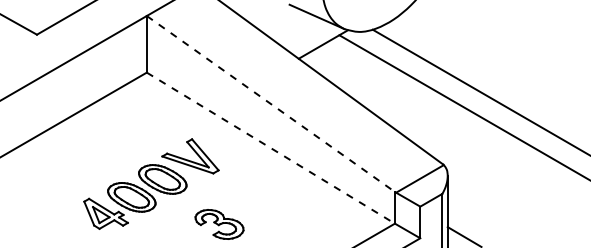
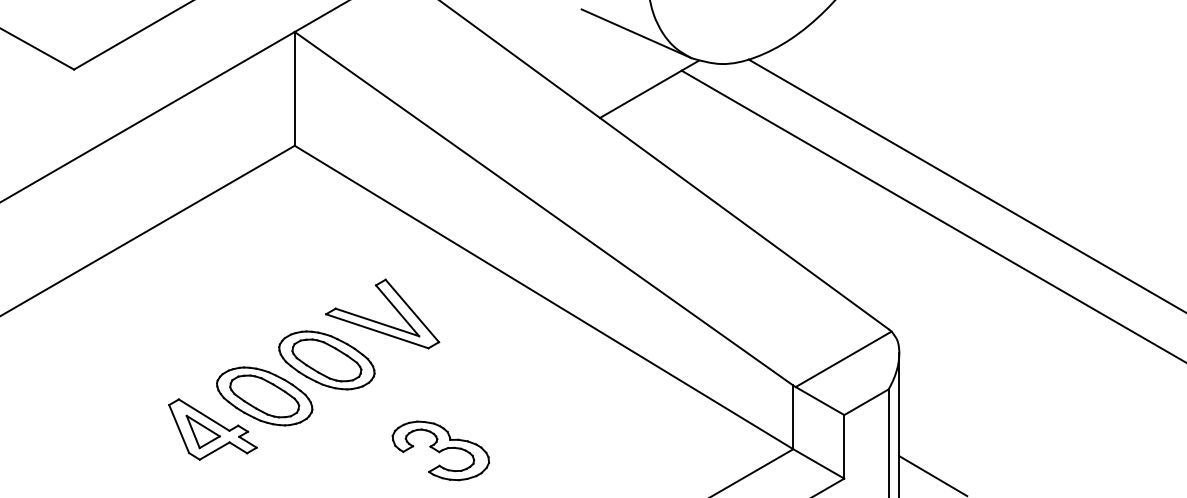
line: (270, 103) -> (543, 207), dashed -> solid
line: (271, 148) -> (545, 298), dashed -> solid

